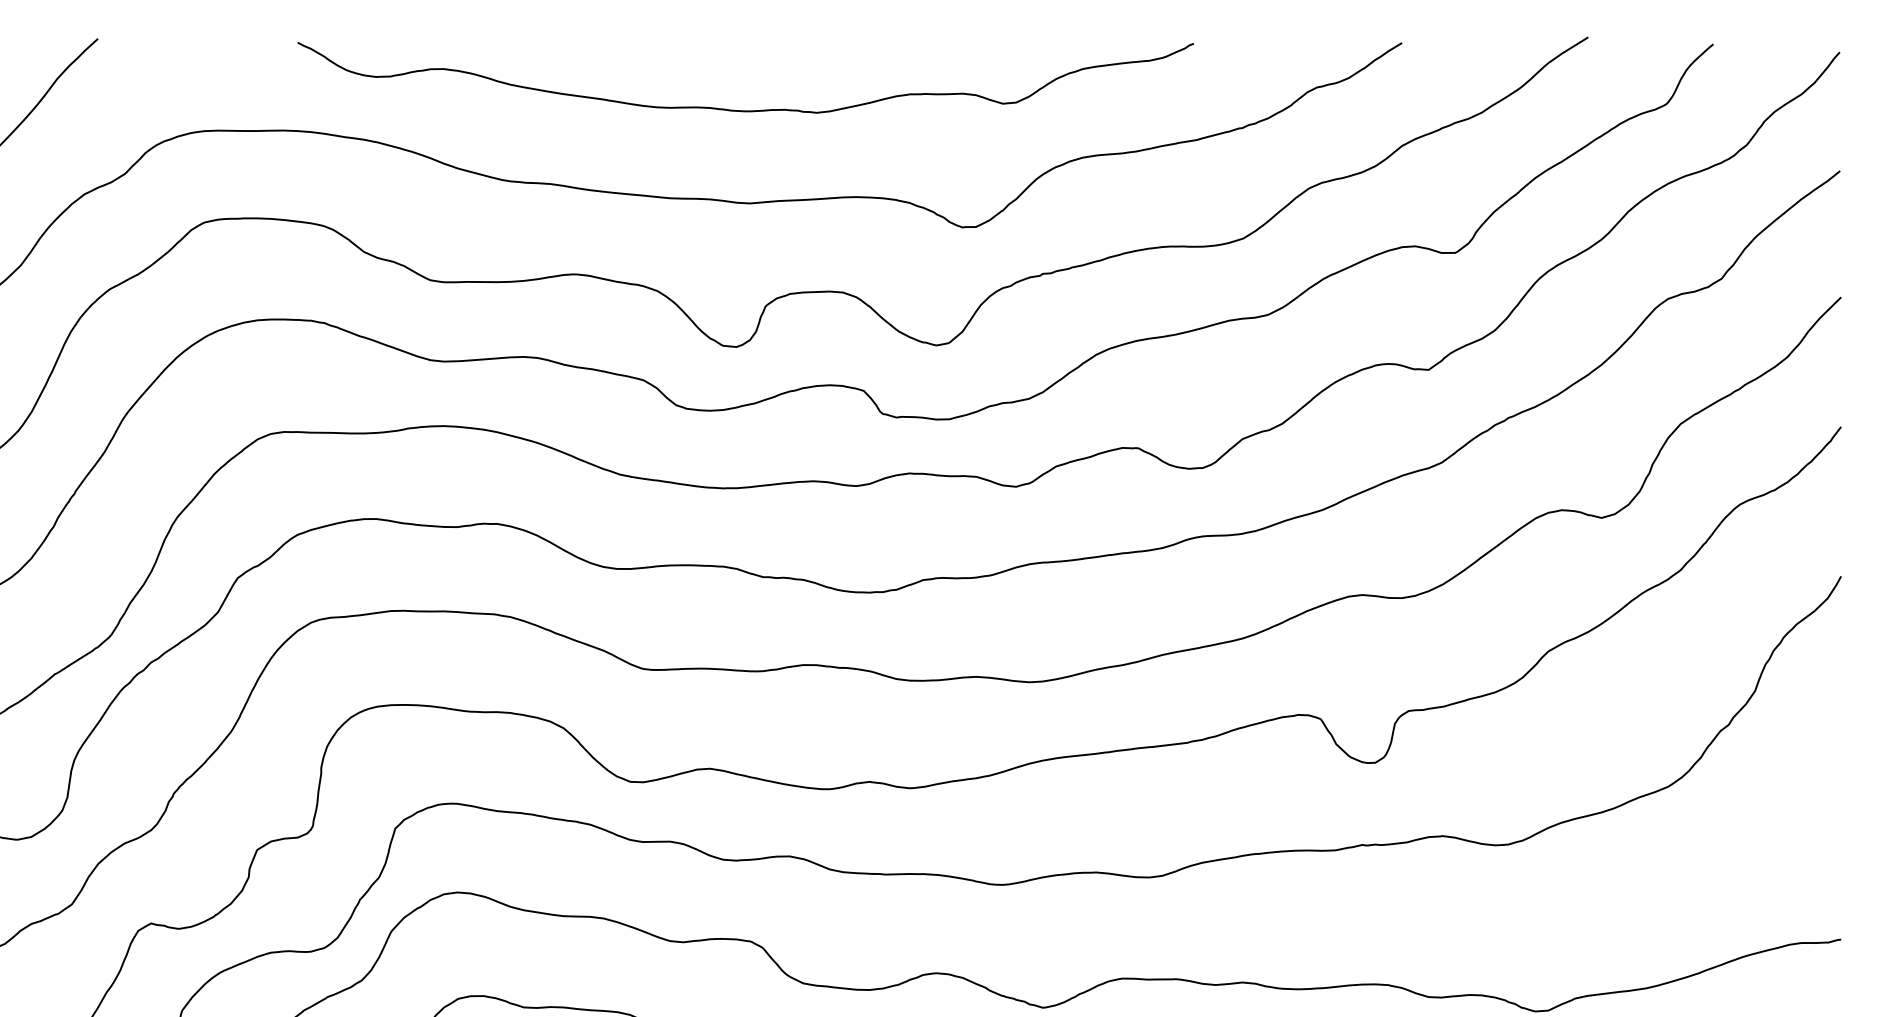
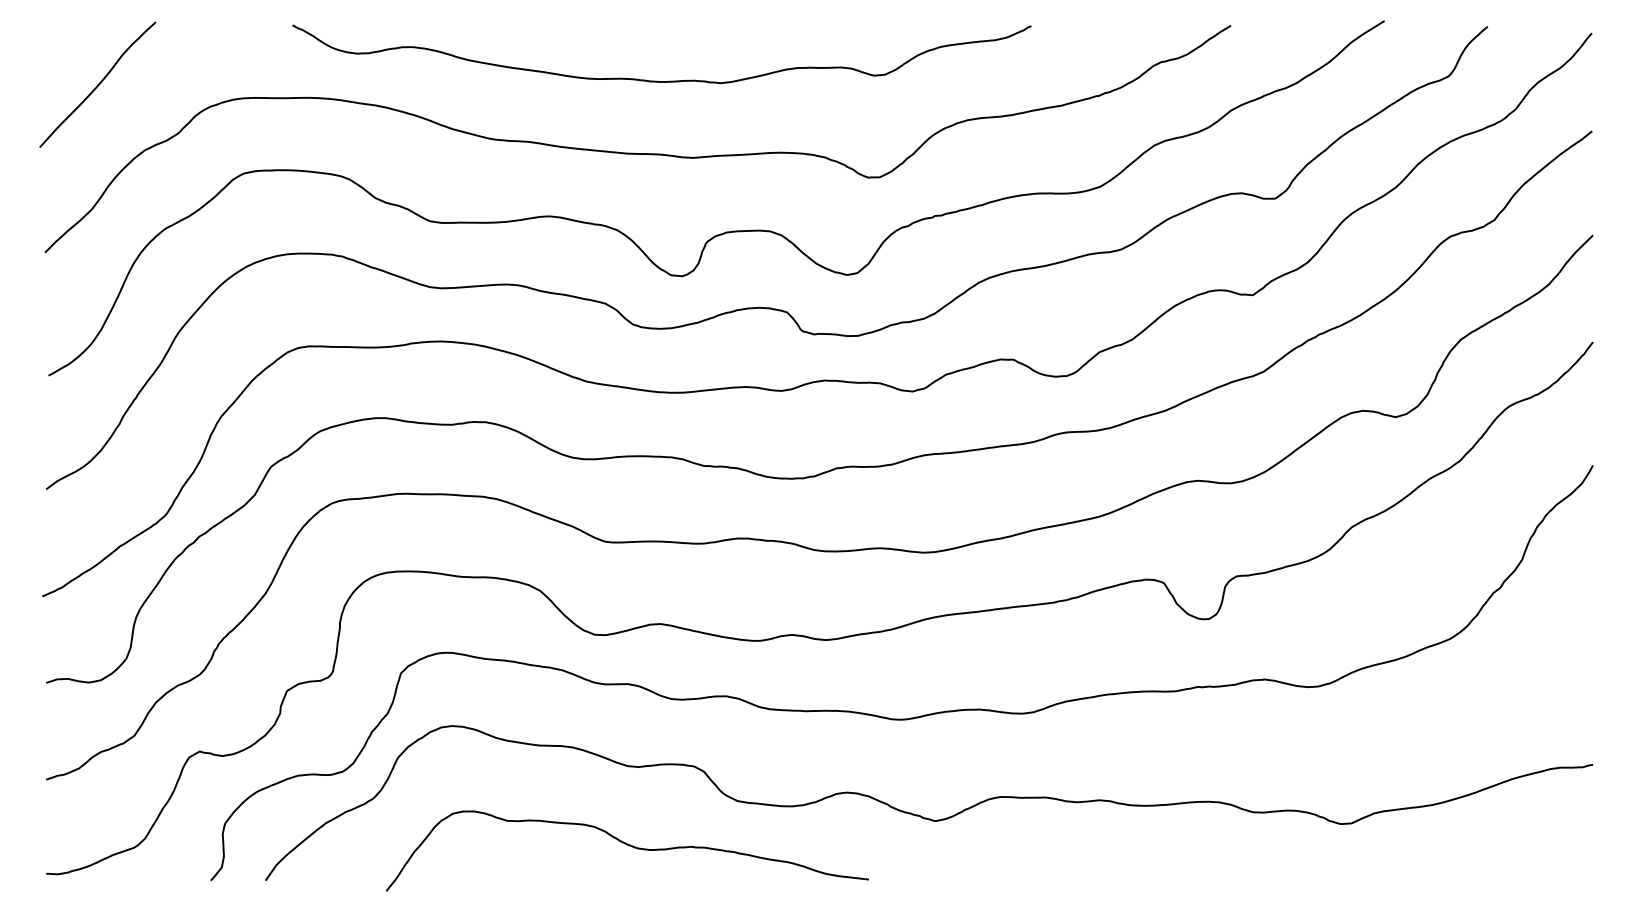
curve: (740, 109) -> (657, 80), moved

